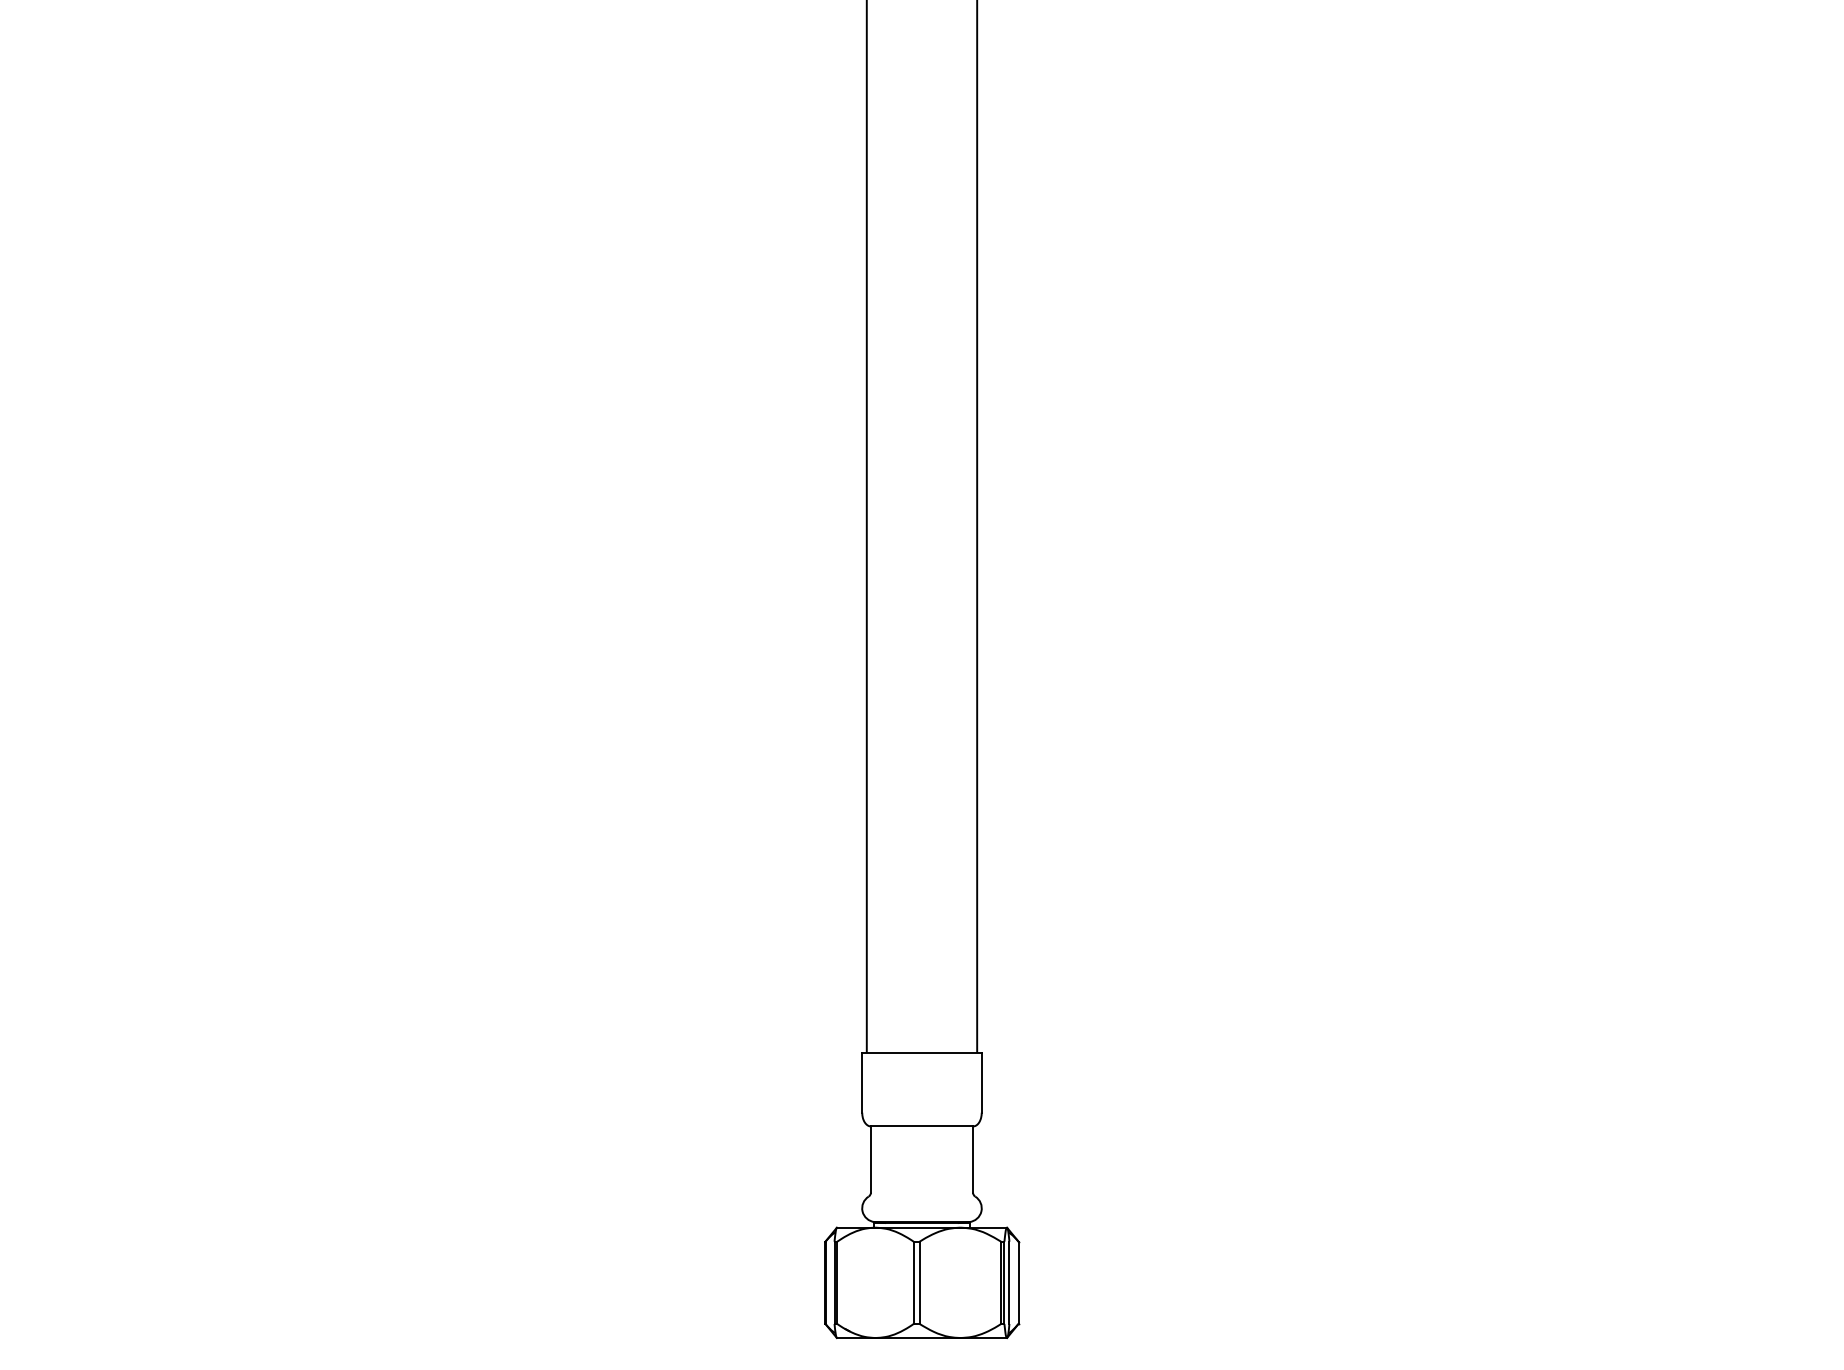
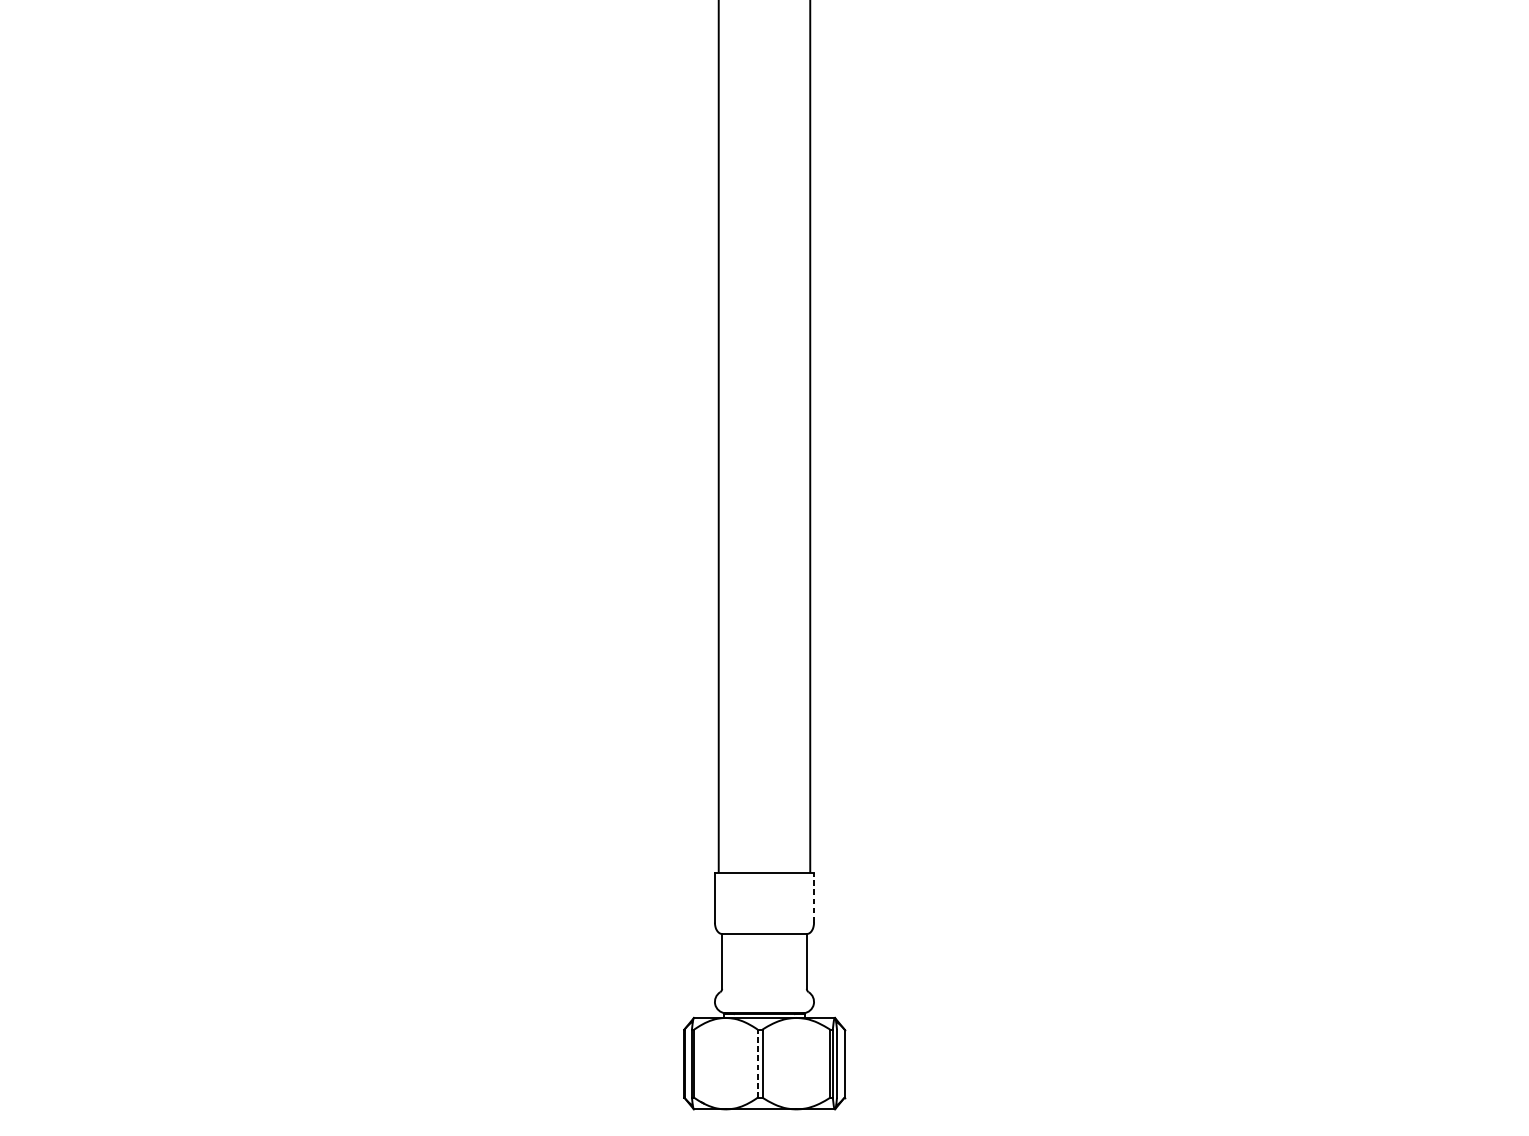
line: (981, 1082) -> (813, 897), solid -> dashed
line: (913, 1282) -> (757, 1063), solid -> dashed

